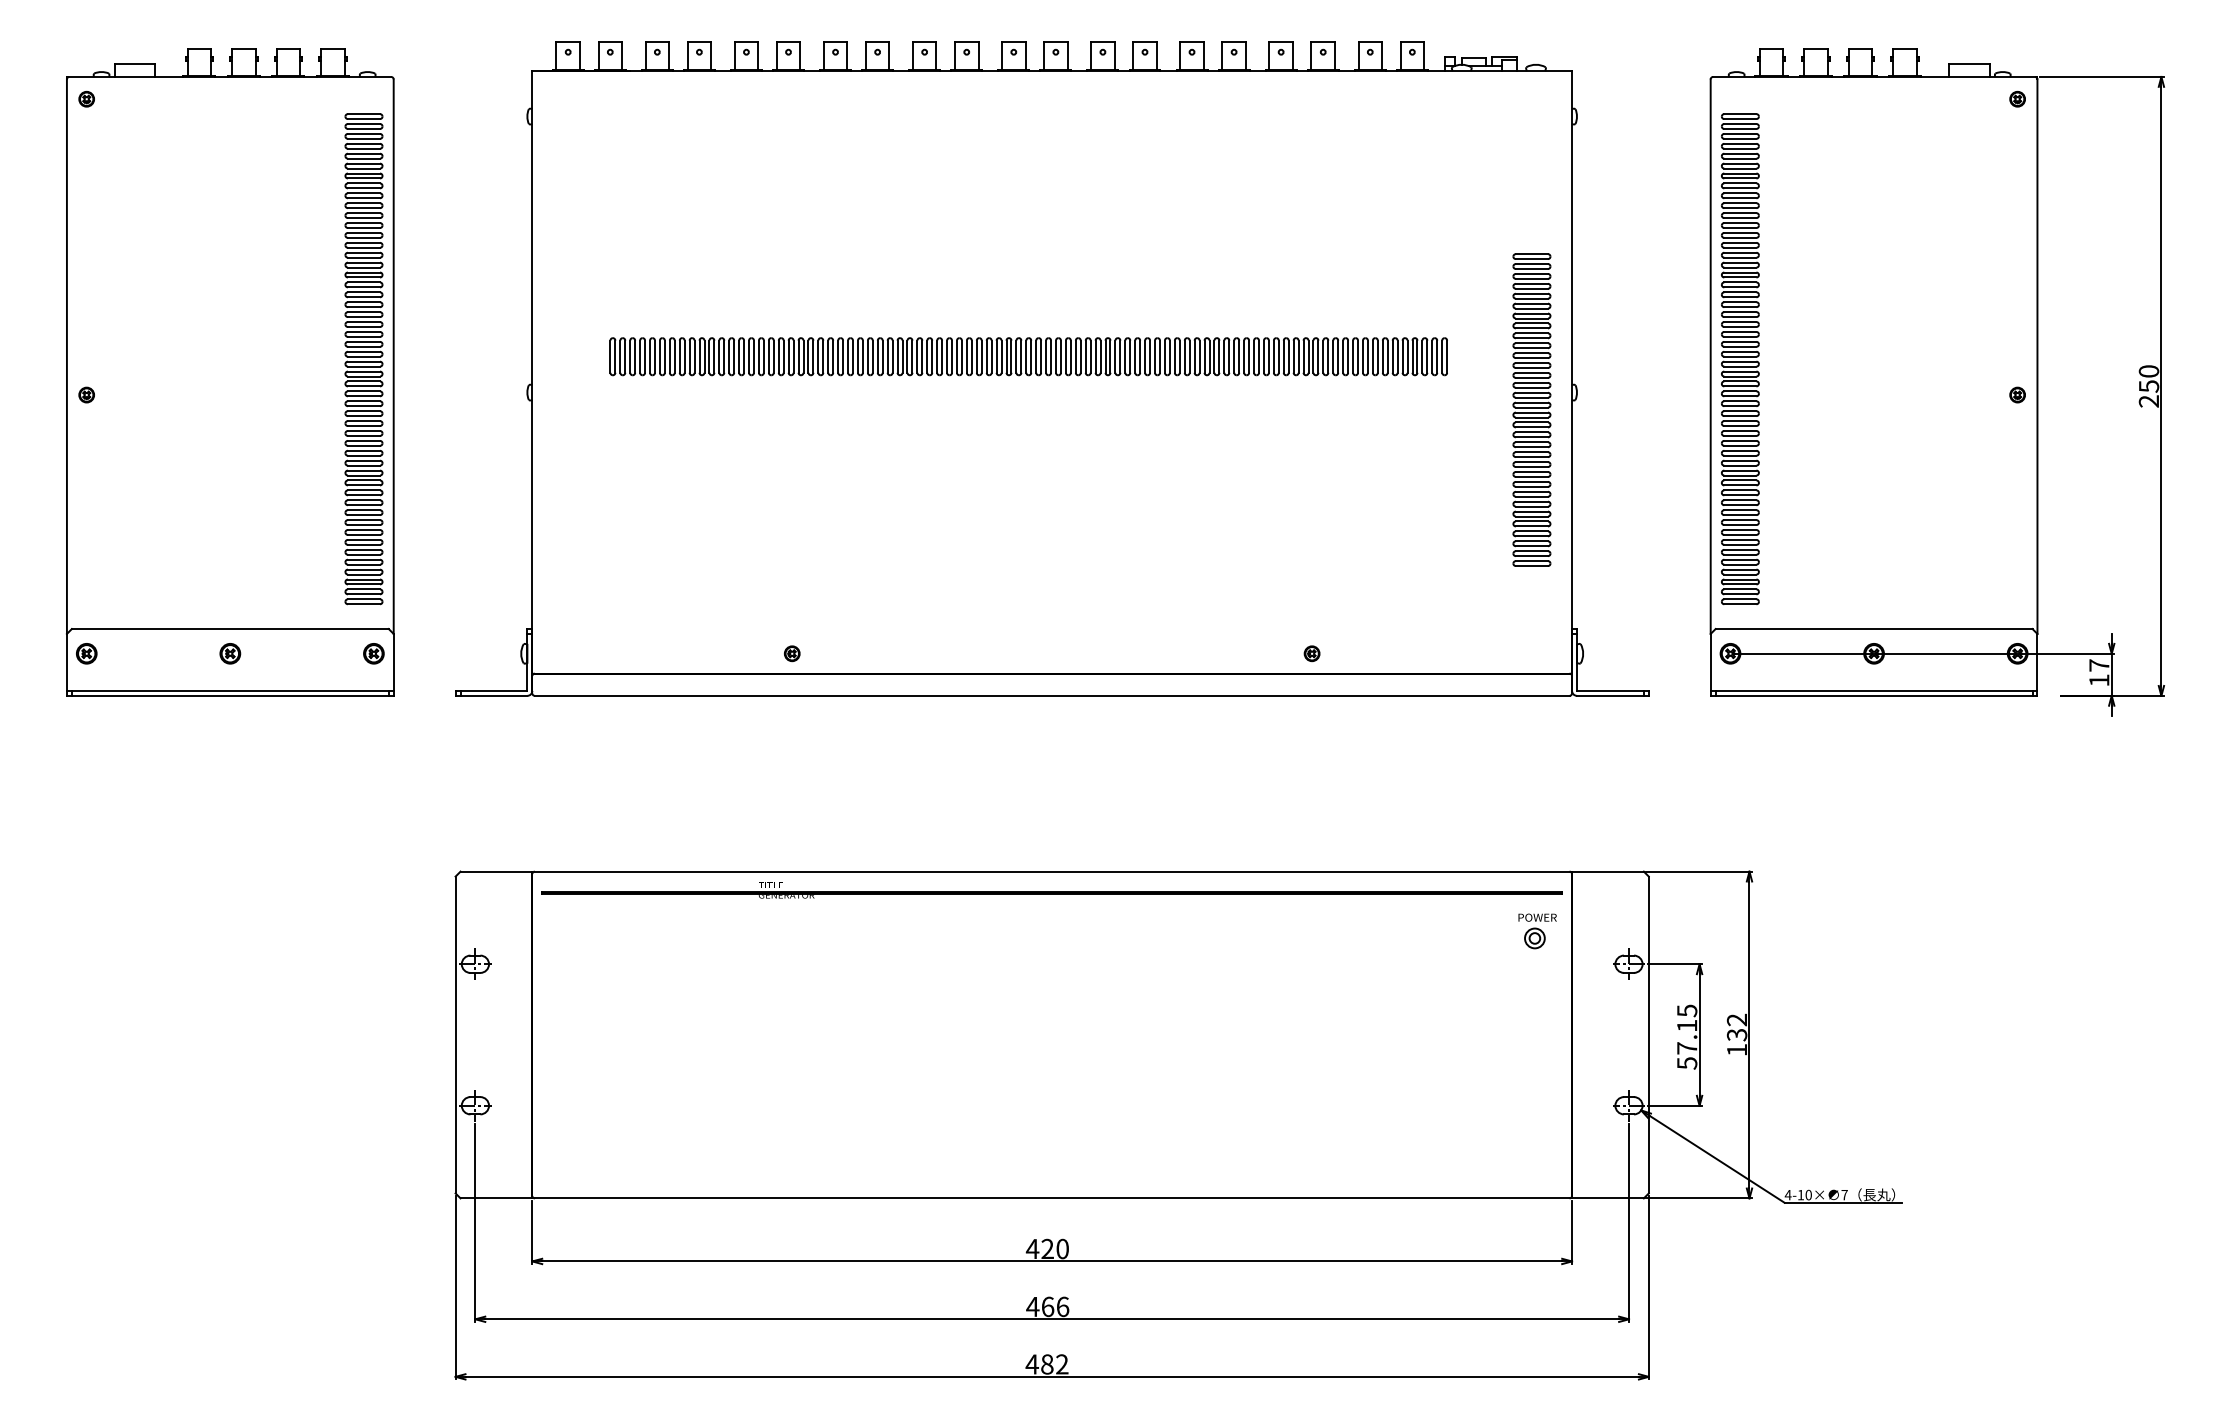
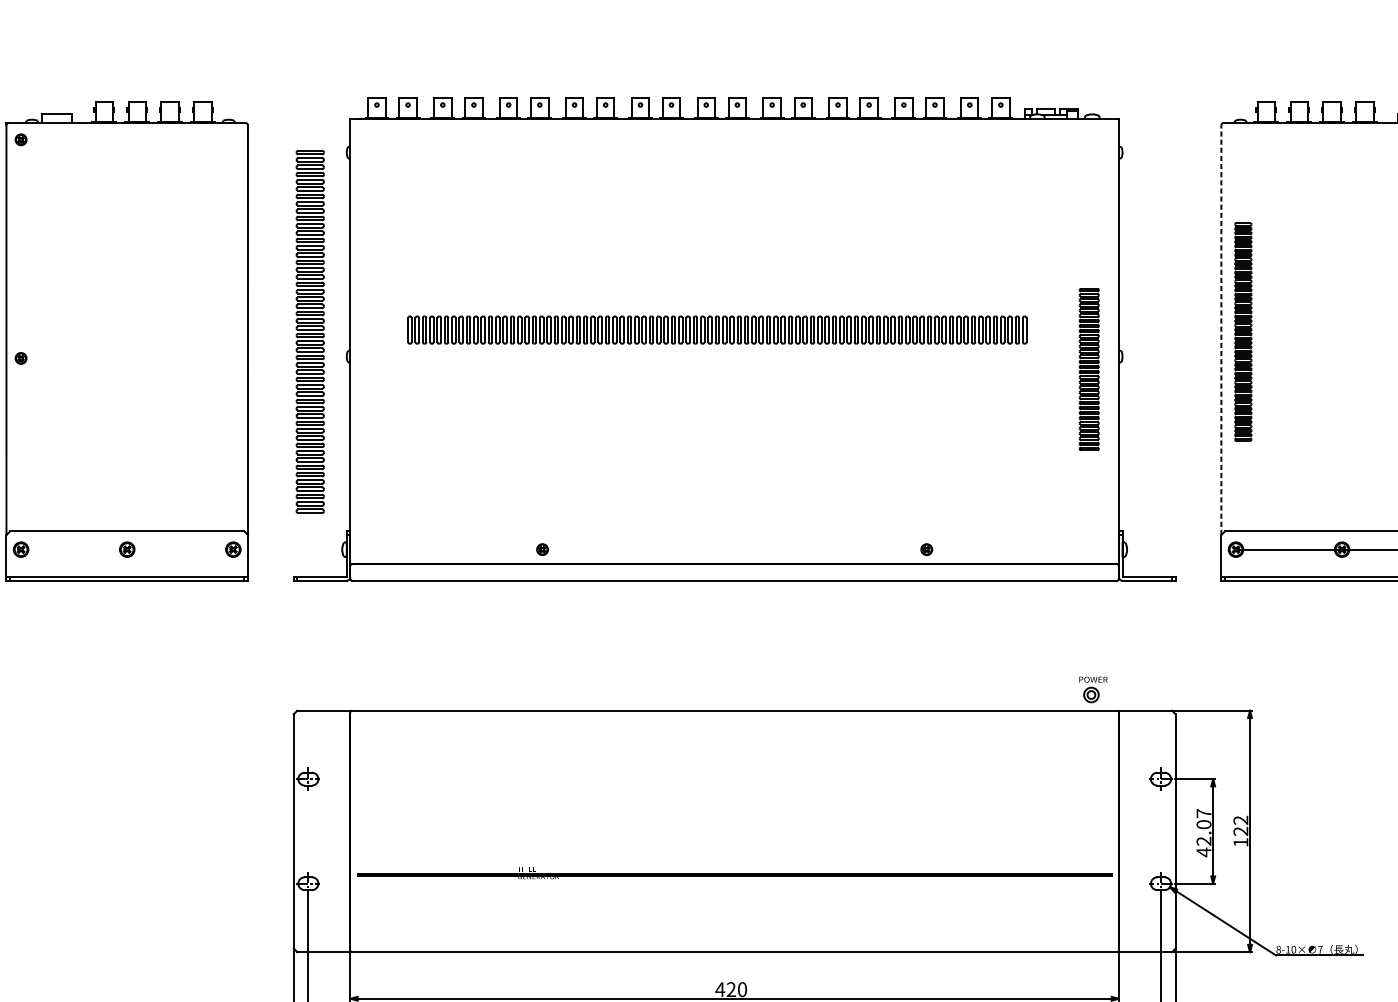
line: (1710, 356) -> (1221, 329), solid -> dashed
part: (363, 359) -> (309, 332), moved
part: (1740, 359) -> (1243, 332), size x0.6
part: (1531, 409) -> (1088, 369), size x0.7
part: (1051, 890) -> (734, 873), moved
part: (1537, 931) -> (1093, 689), moved
text: (1737, 1034) -> (1241, 831), 132 -> 122
text: (1687, 1037) -> (1204, 833), 57.15 -> 42.07
text: (1787, 1194) -> (1278, 949), 4-10× -> 8-10×

